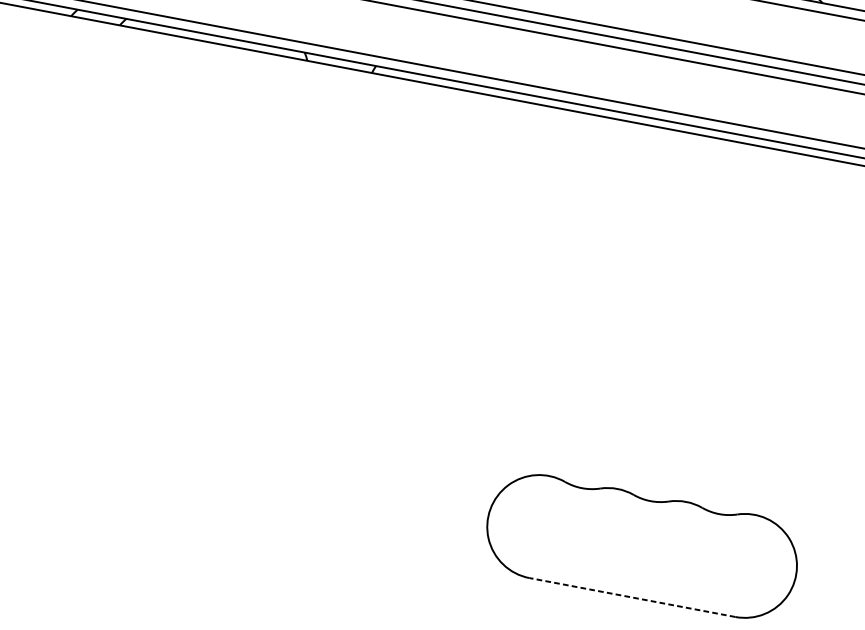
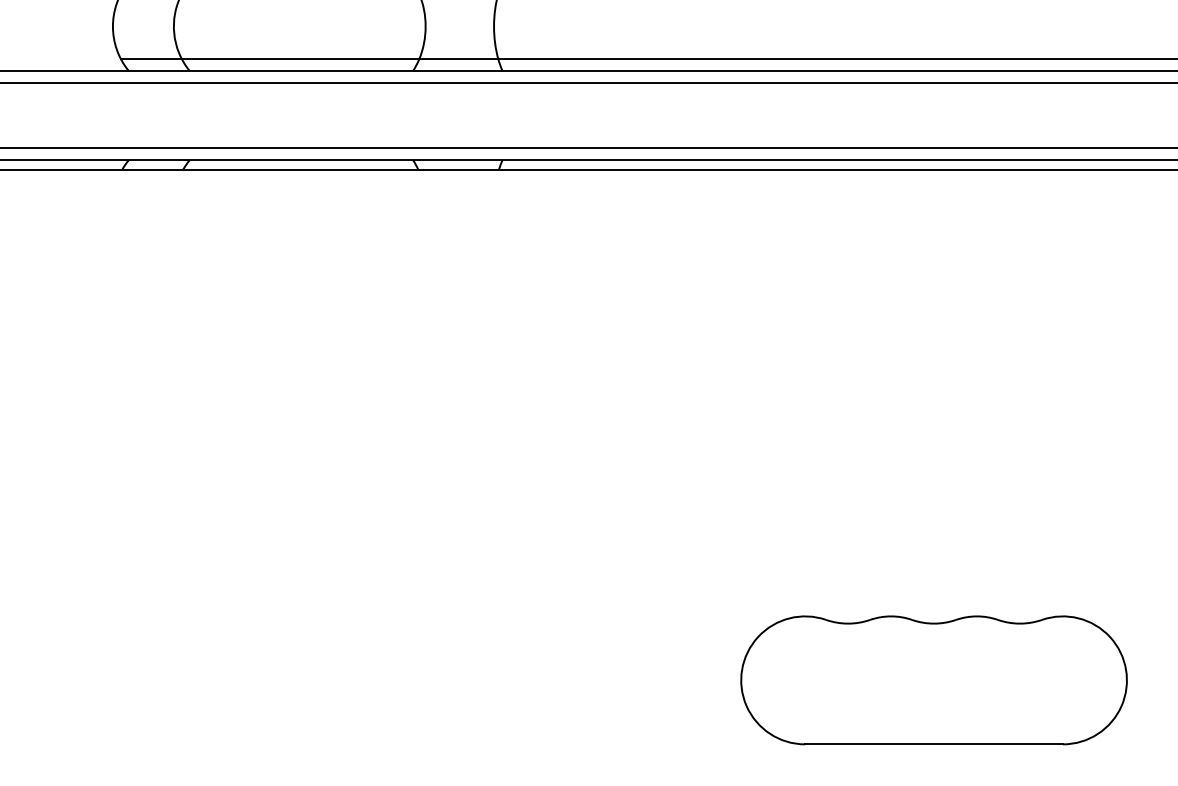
line: (632, 597) -> (934, 744), dashed -> solid

